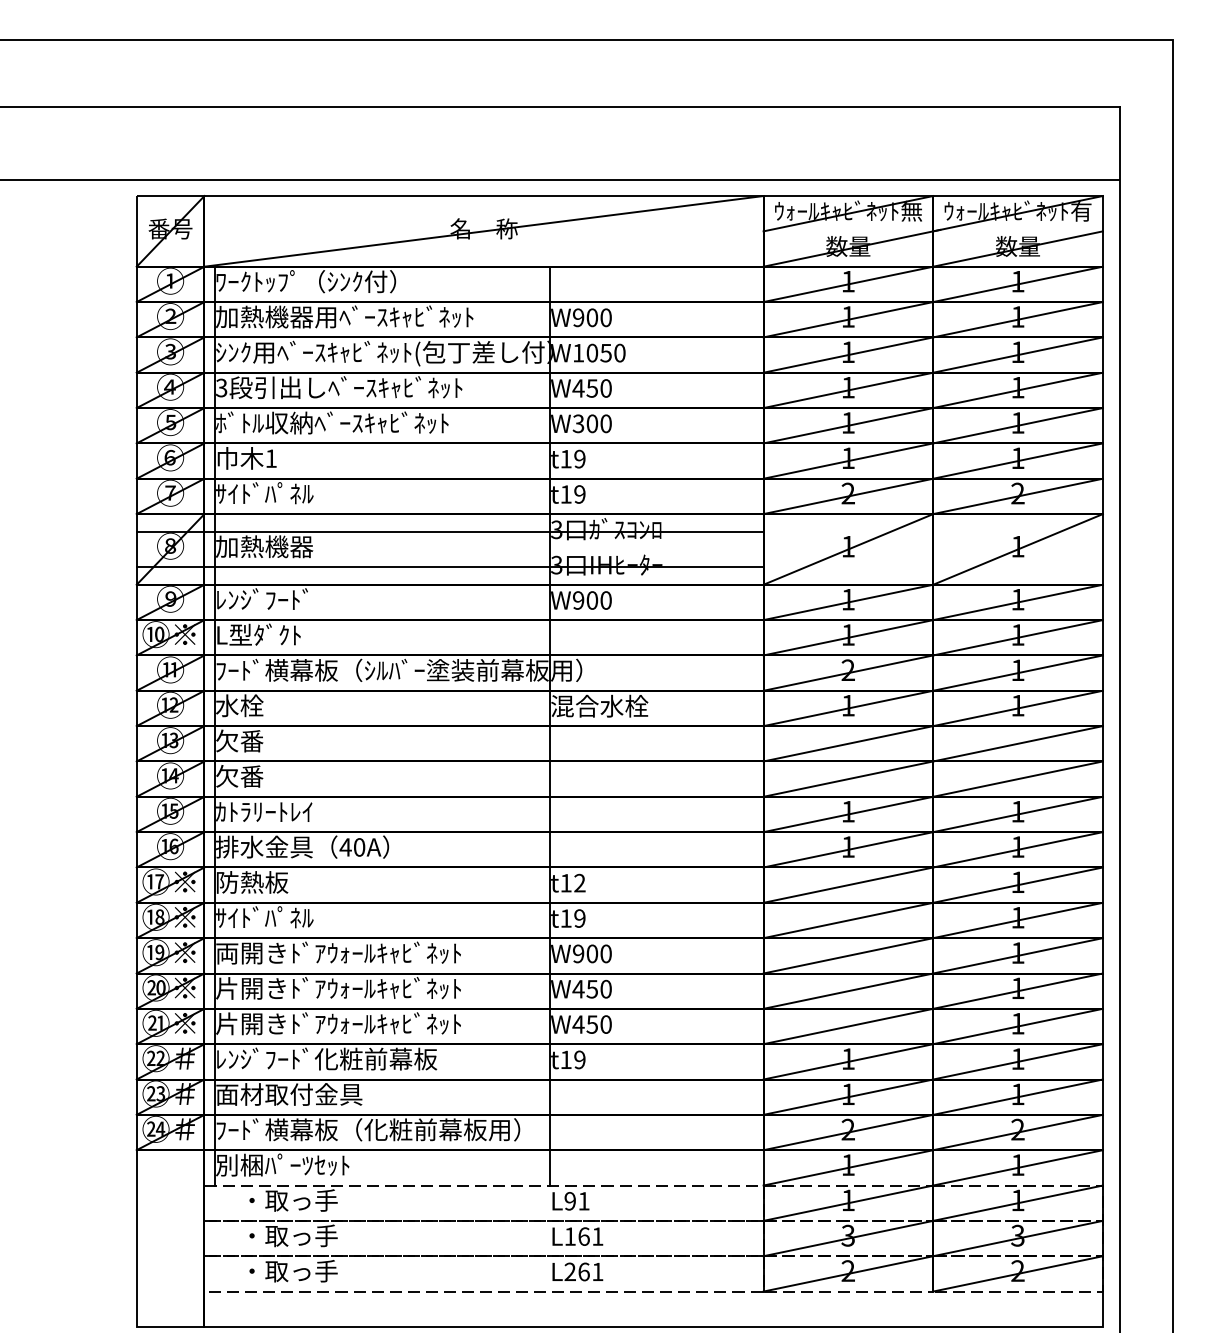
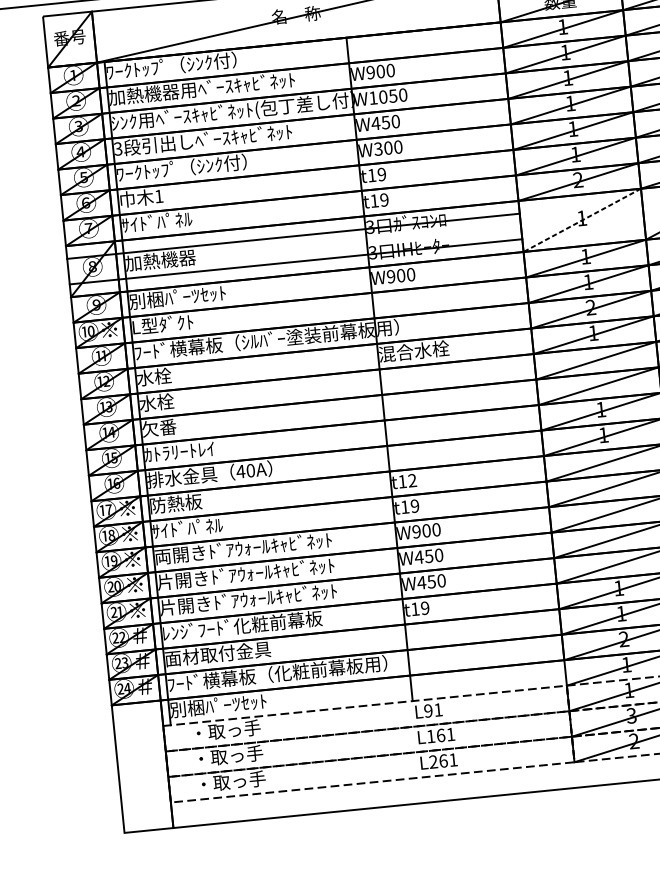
text: (332, 422) -> (200, 165), ﾎﾞﾄﾙ収納ﾍﾞｰｽｷｬﾋﾞﾈｯﾄ -> ﾜｰｸﾄｯﾌﾟ（ｼﾝｸ付）
line: (848, 549) -> (582, 220), solid -> dashed
text: (282, 599) -> (177, 297), ﾚﾝｼﾞﾌｰﾄﾞ -> 別梱ﾊﾟｰﾂｾｯﾄ
text: (239, 740) -> (156, 402), 欠番 -> 水栓

